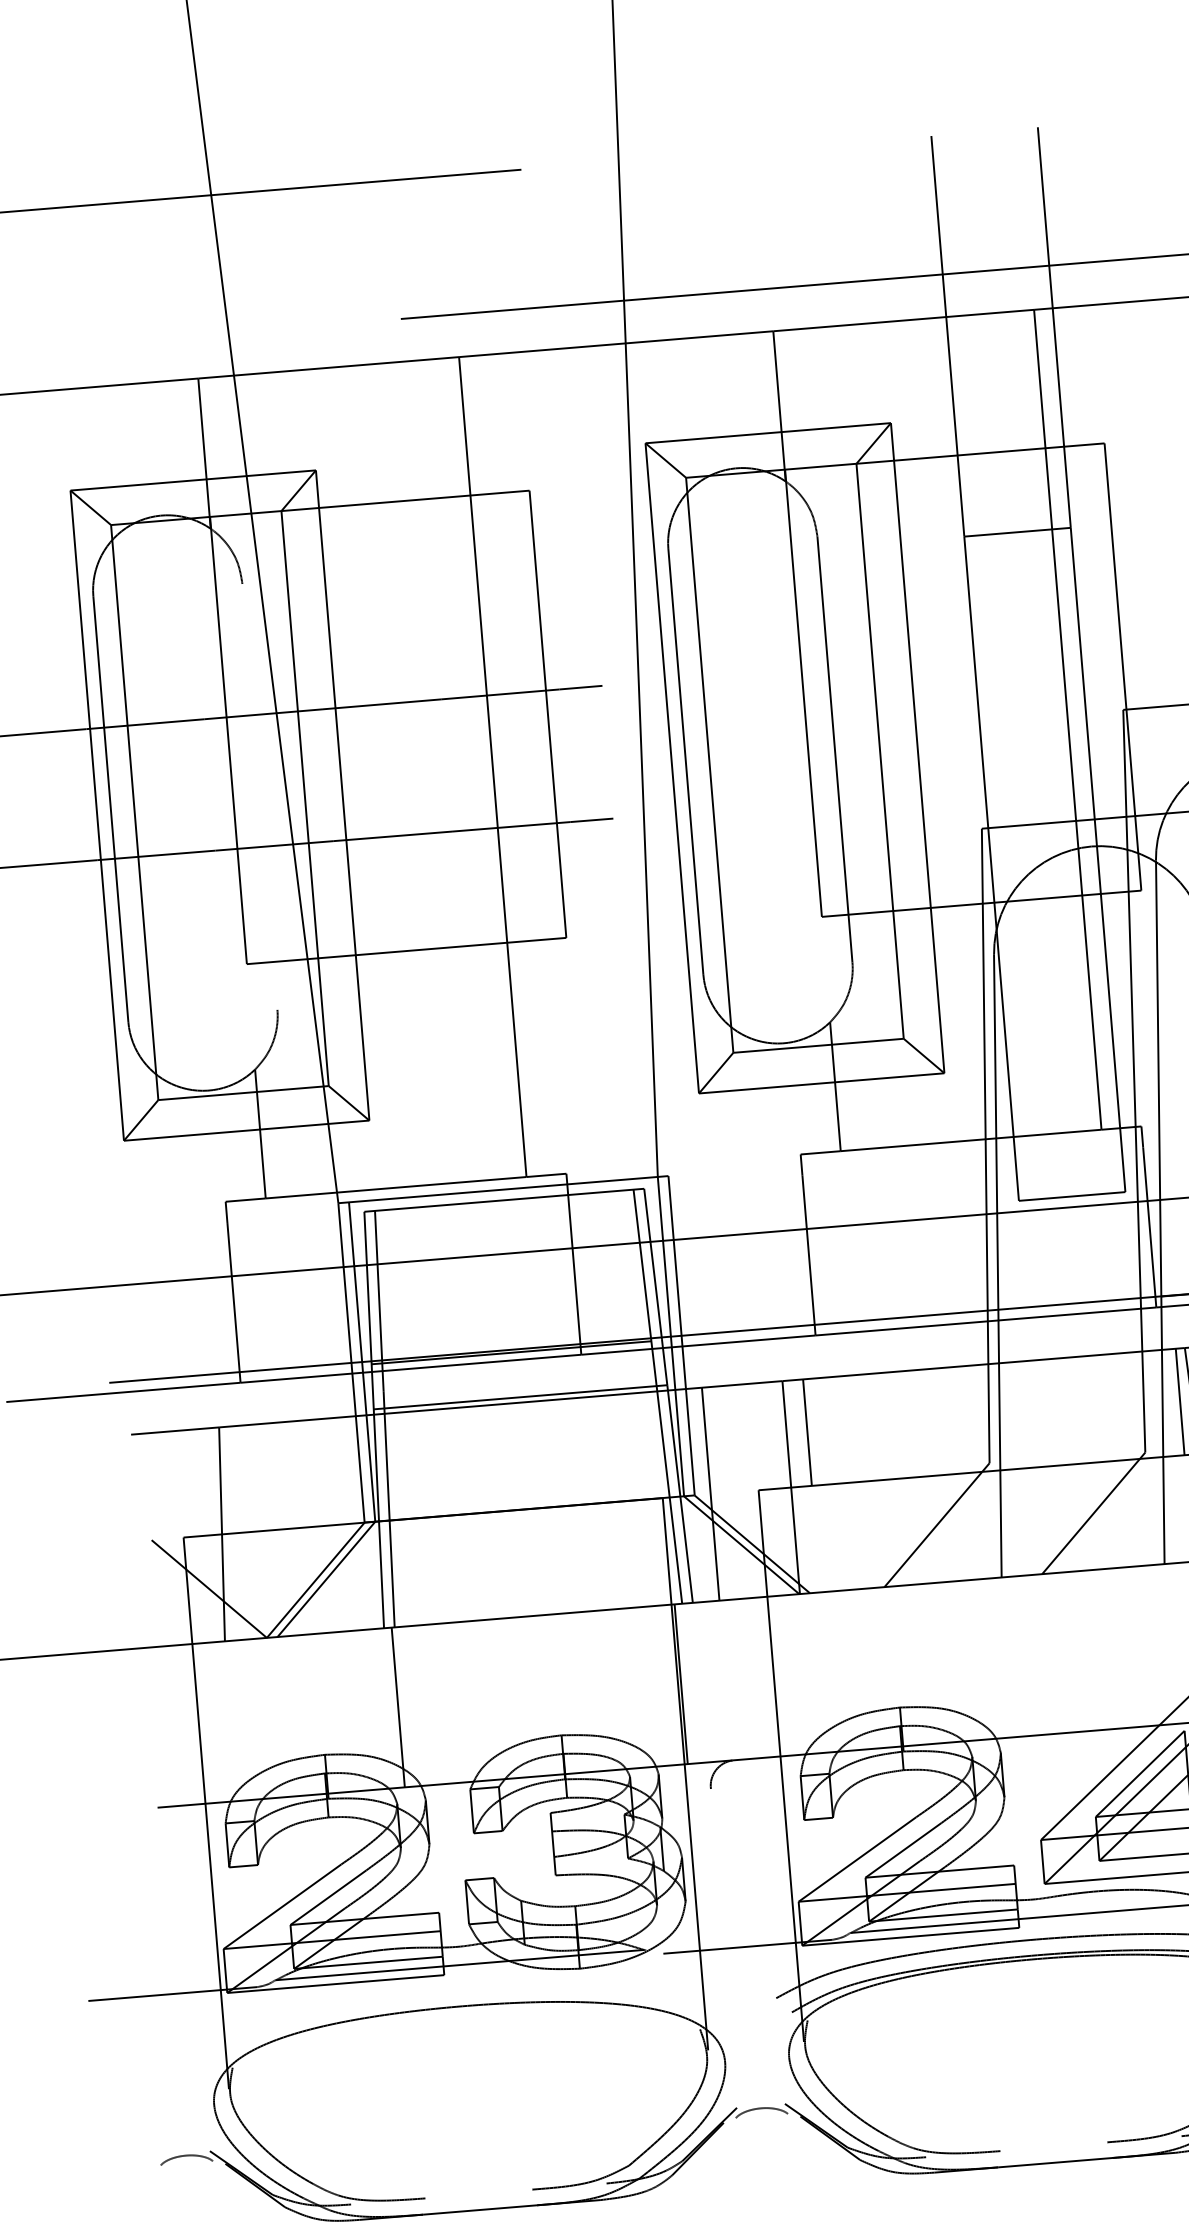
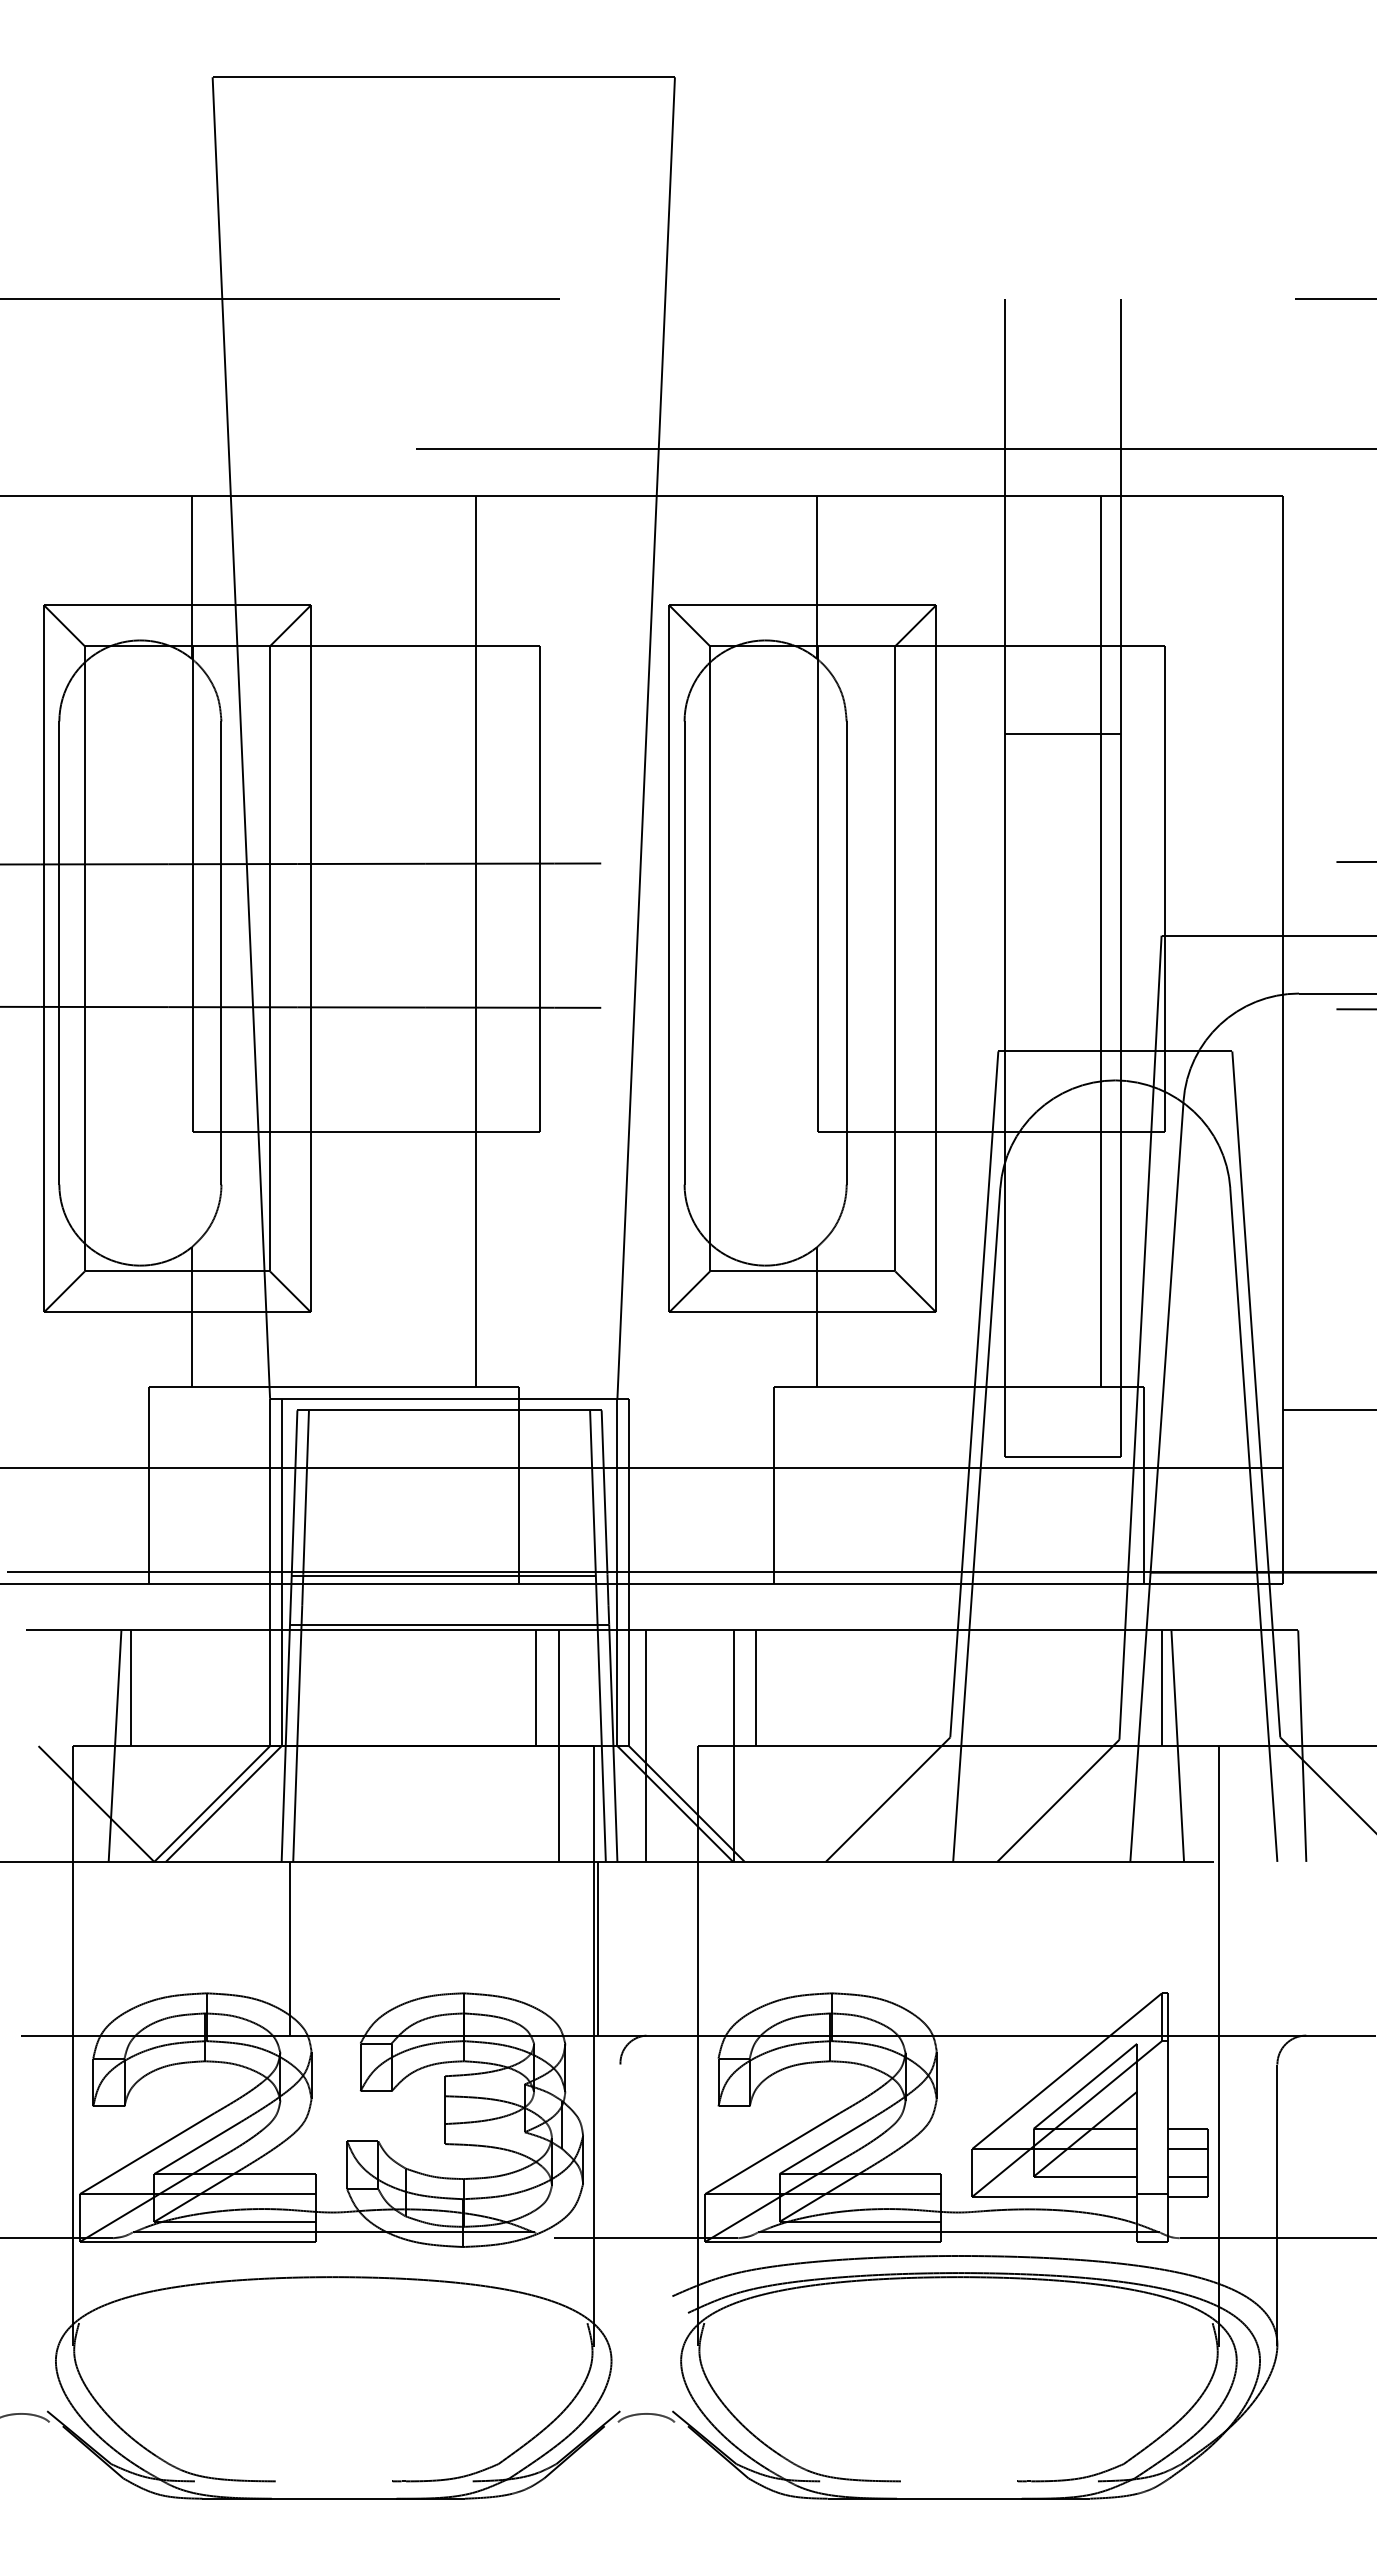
line: (259, 796) -> (221, 952), added
line: (605, 1449) -> (536, 1688), added
line: (232, 1480) -> (131, 1688), added
line: (629, 1500) -> (558, 1745), added

